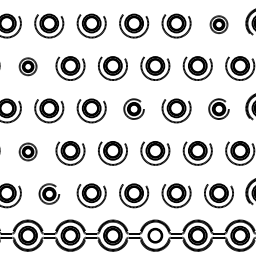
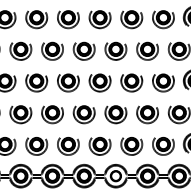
part: (219, 25) -> (163, 19), size x1.67
part: (27, 67) -> (20, 50), size x1.67
part: (133, 110) -> (99, 82), size x1.43
part: (219, 110) -> (163, 82), size x1.43
part: (27, 153) -> (20, 114), size x1.67
part: (48, 195) -> (36, 146), size x1.43

